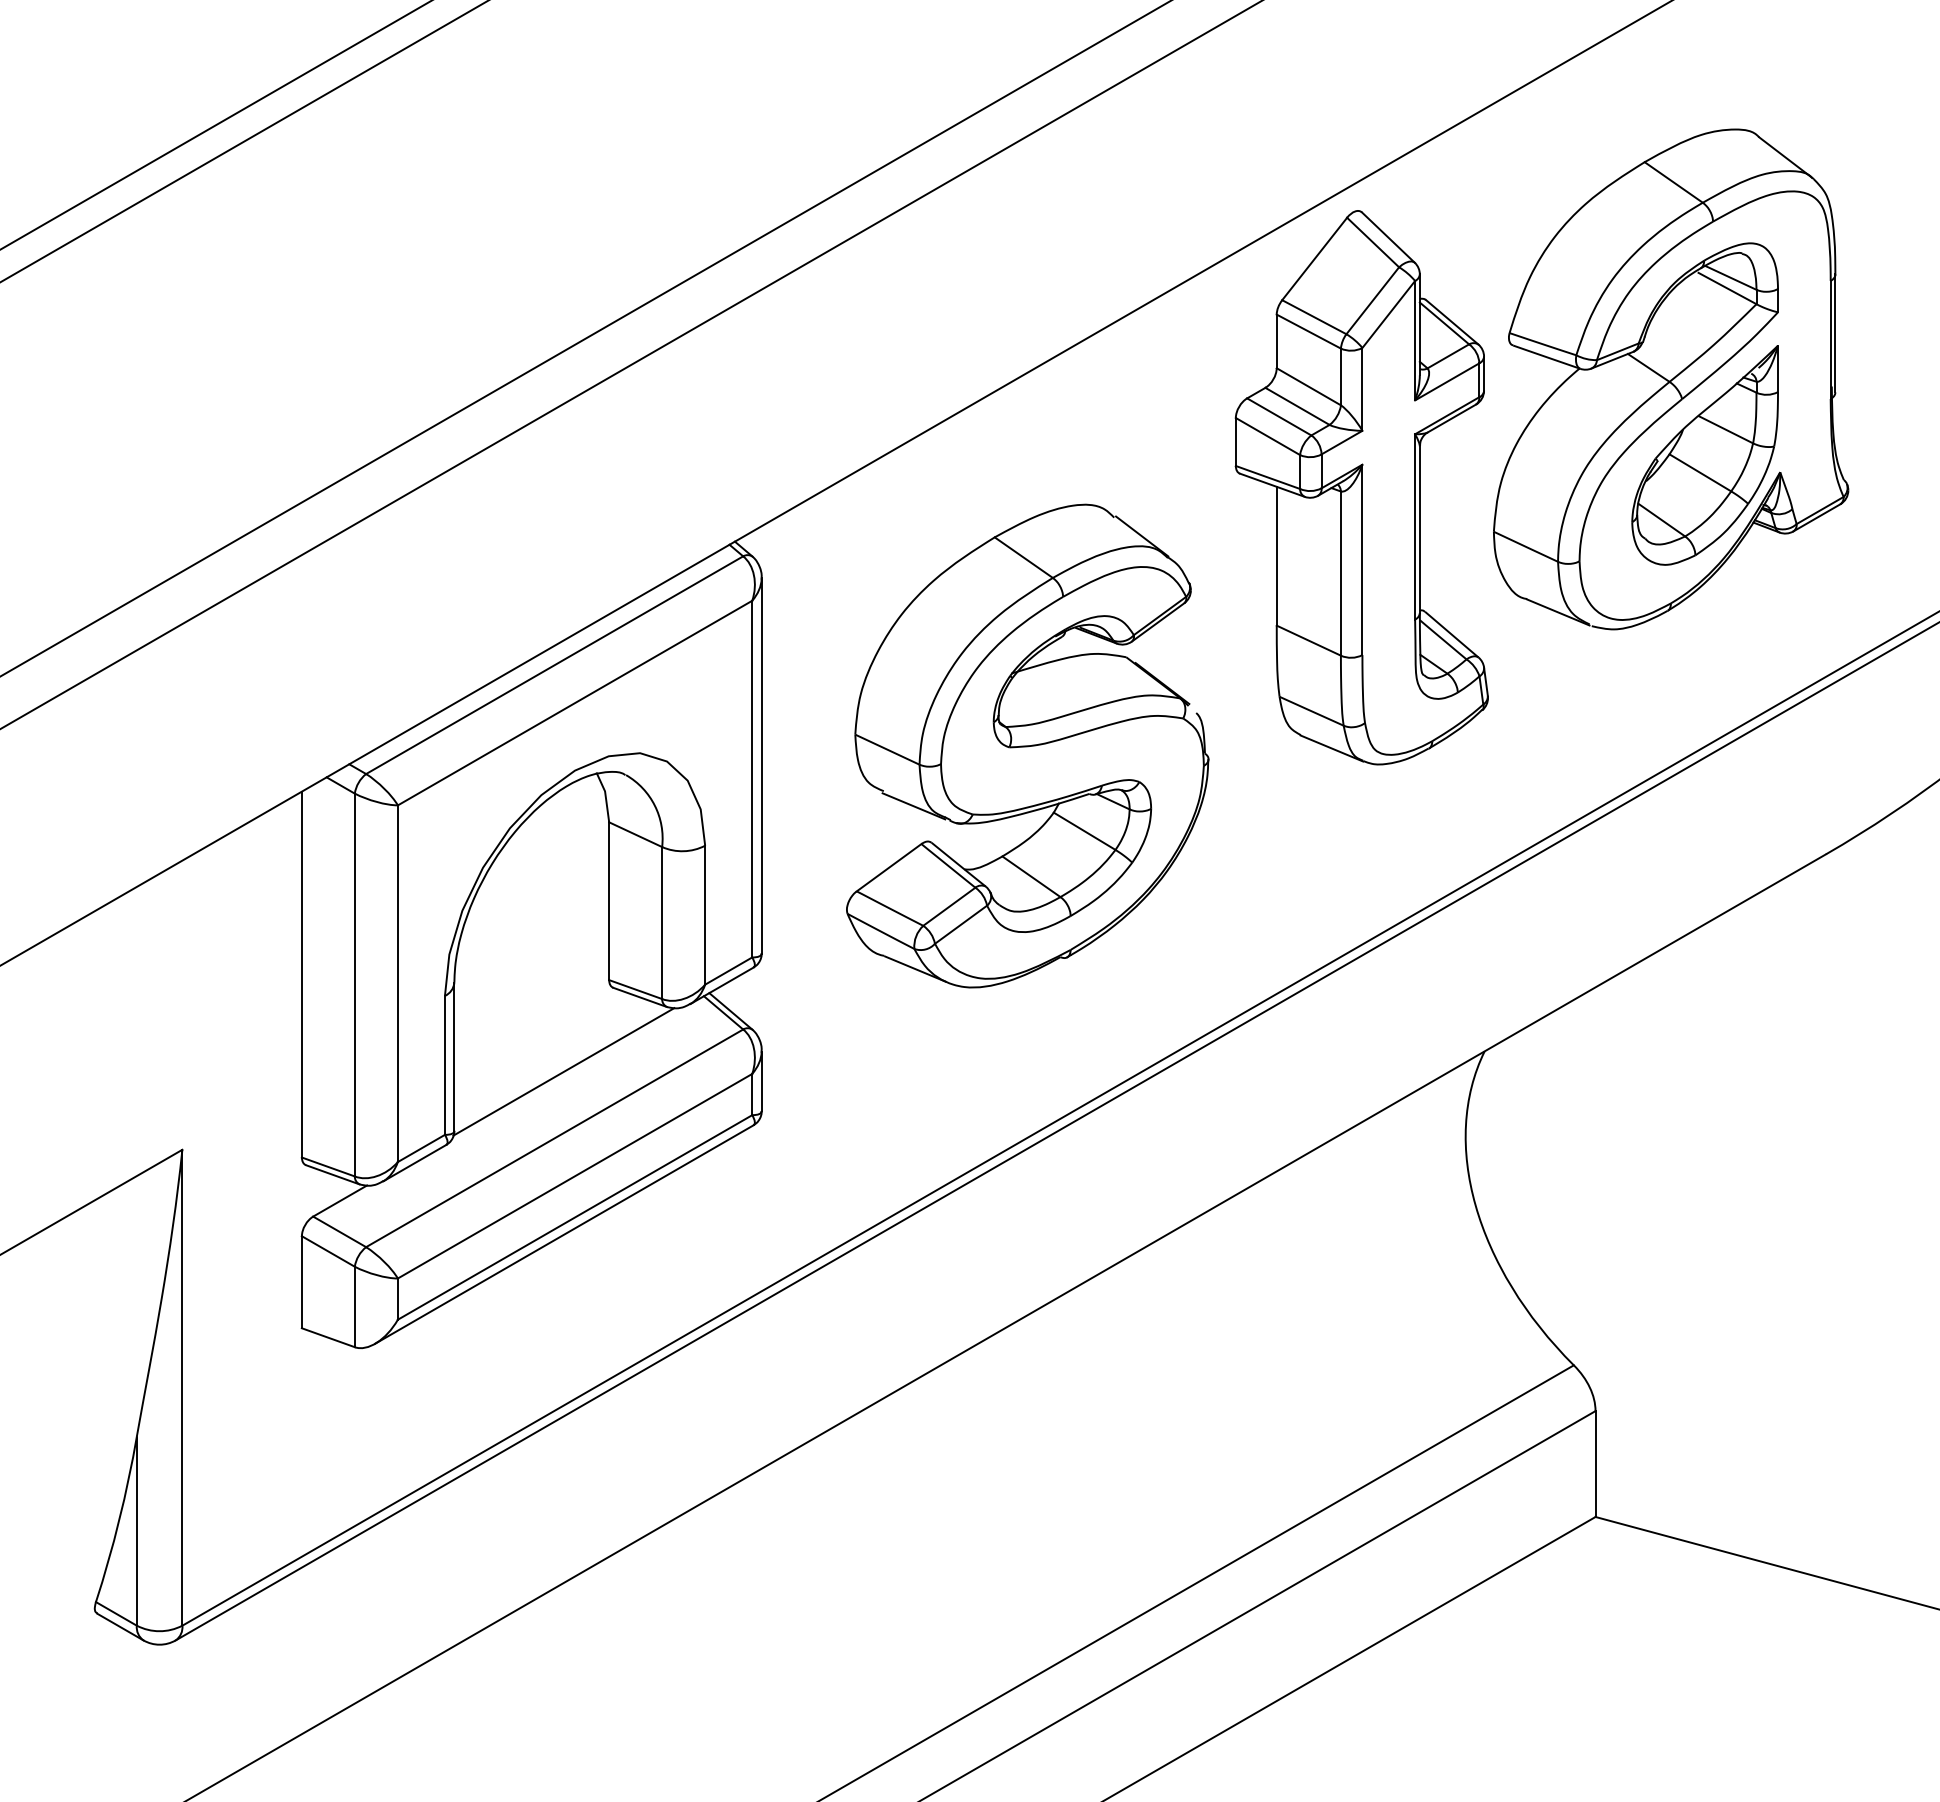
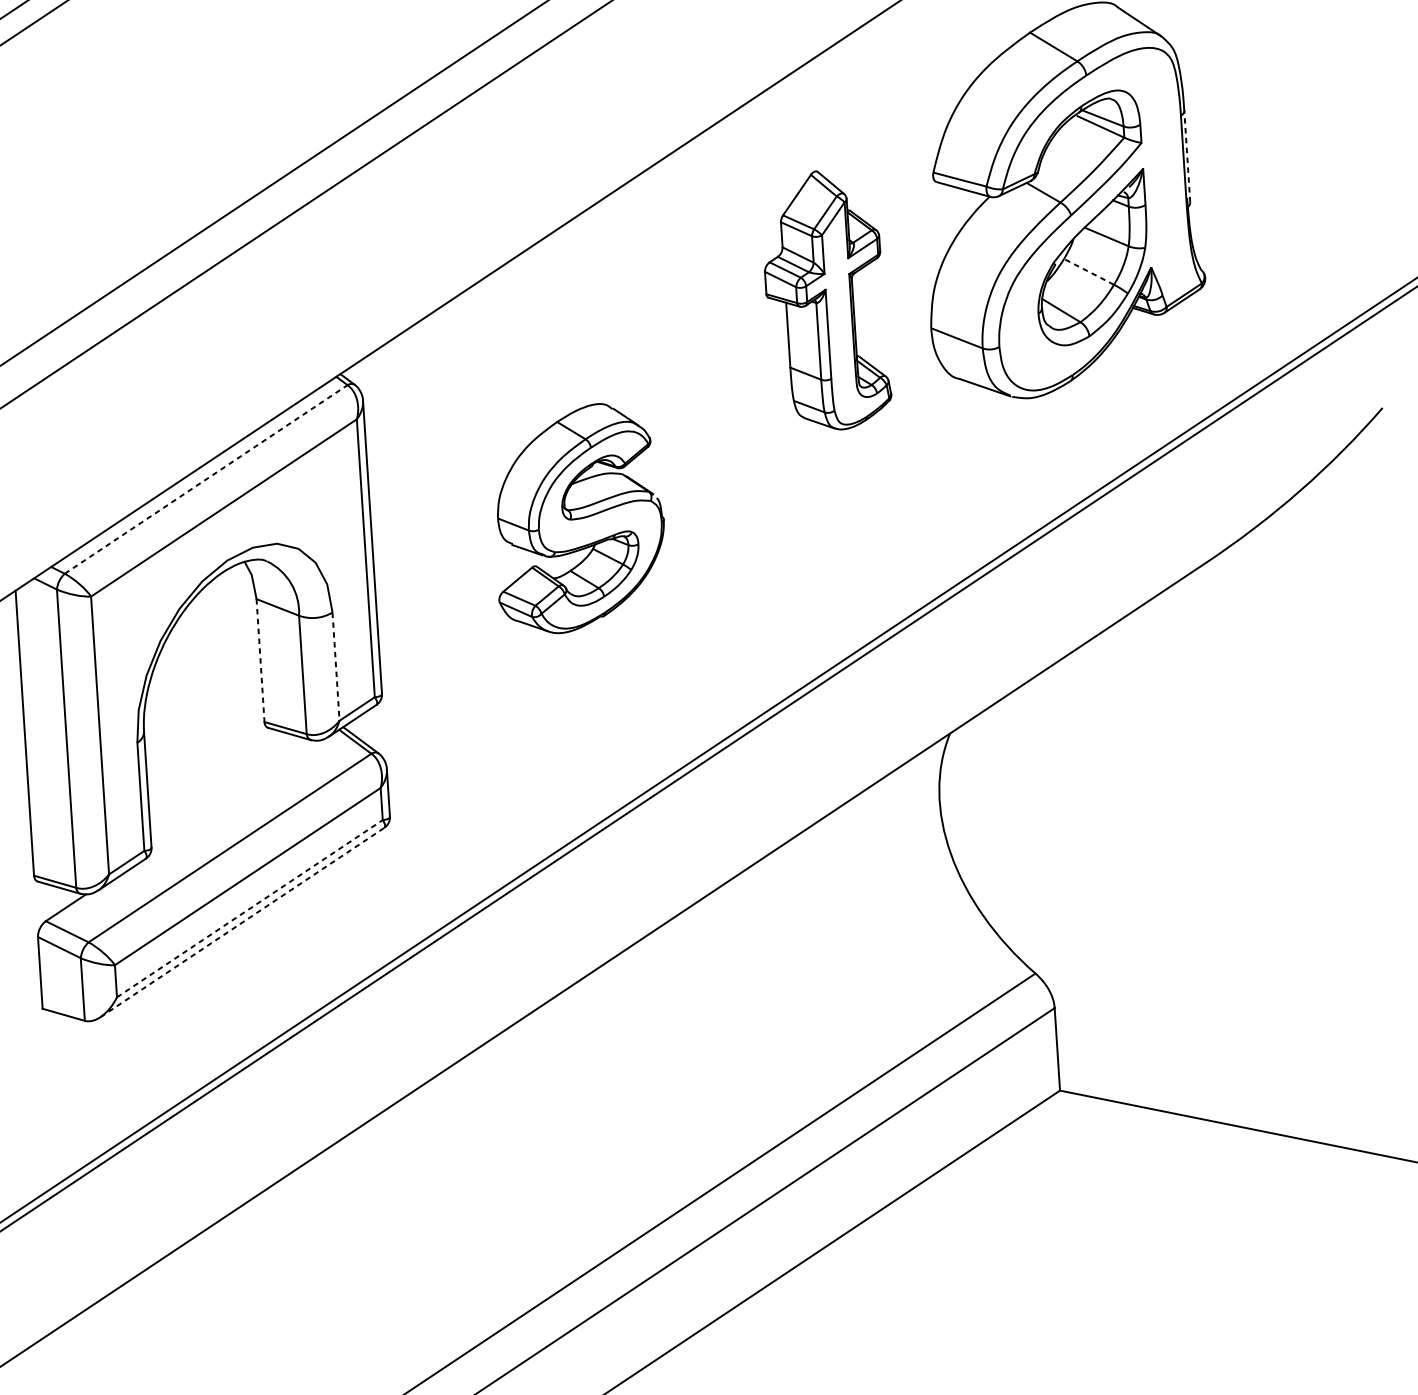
line: (1835, 332) -> (1187, 155), solid -> dashed
line: (1700, 472) -> (1089, 271), solid -> dashed
part: (1361, 487) -> (825, 300), size x0.6
line: (554, 665) -> (206, 479), solid -> dashed
part: (1027, 745) -> (578, 518), size x0.6
line: (609, 901) -> (260, 660), solid -> dashed
line: (705, 915) -> (336, 666), solid -> dashed
line: (563, 1071) -> (233, 795), removed
line: (575, 1217) -> (250, 908), solid -> dashed
line: (564, 1234) -> (242, 922), solid -> dashed

